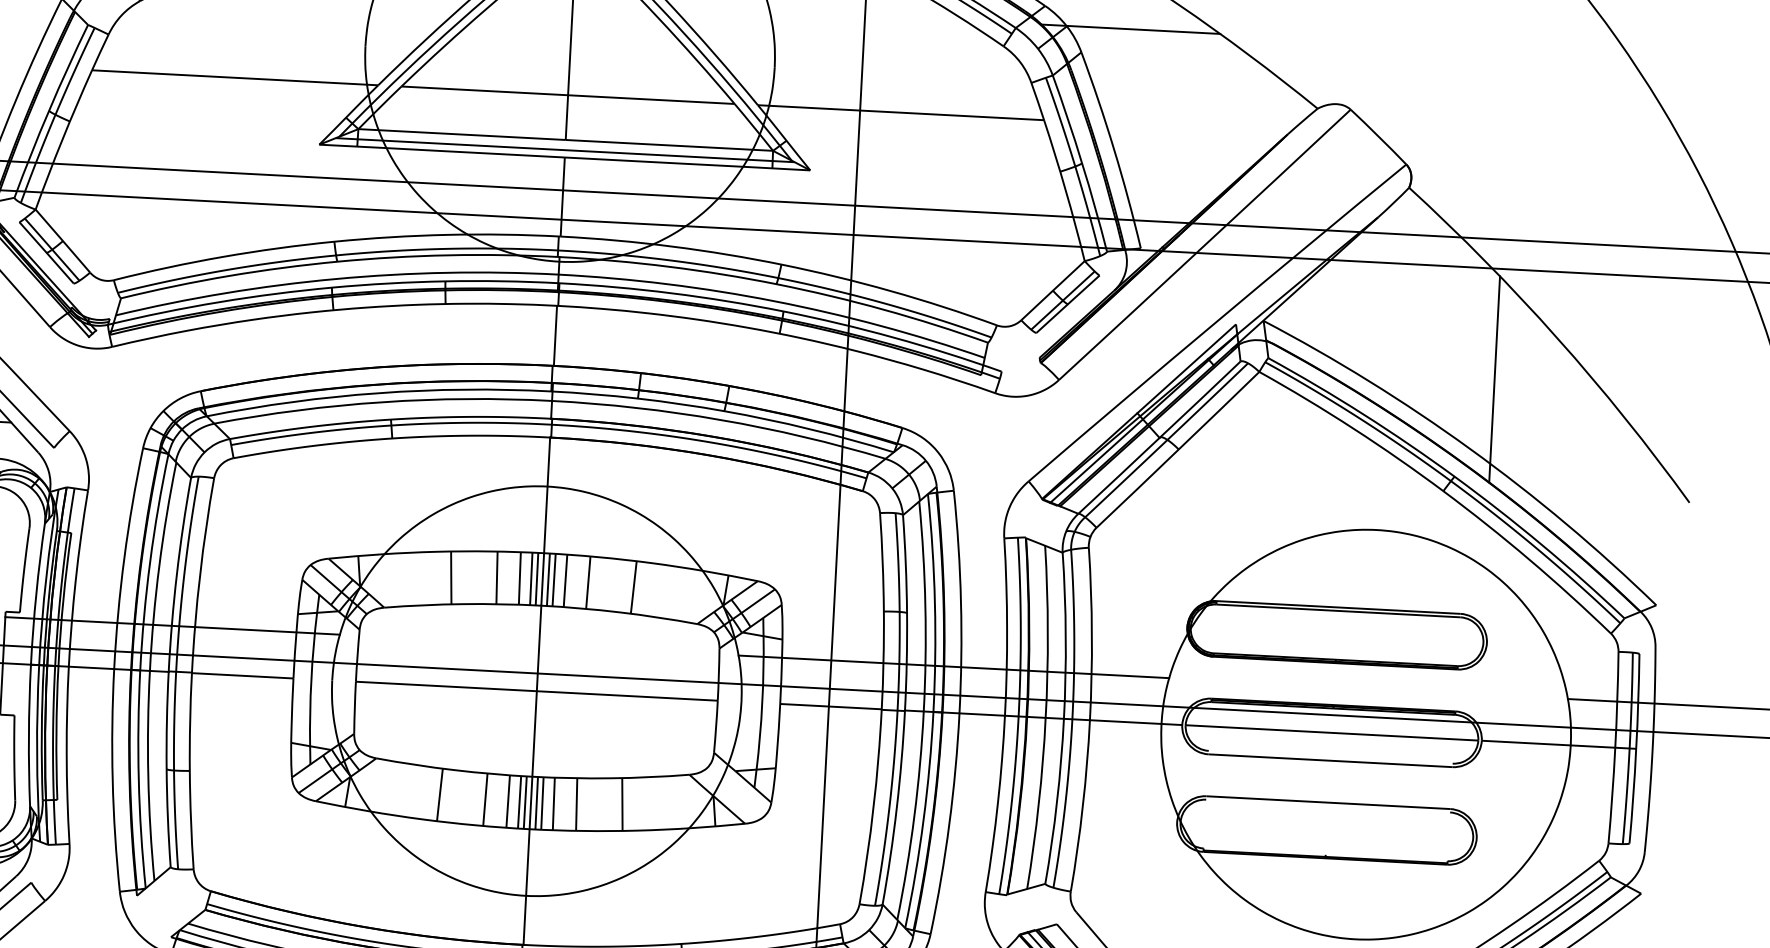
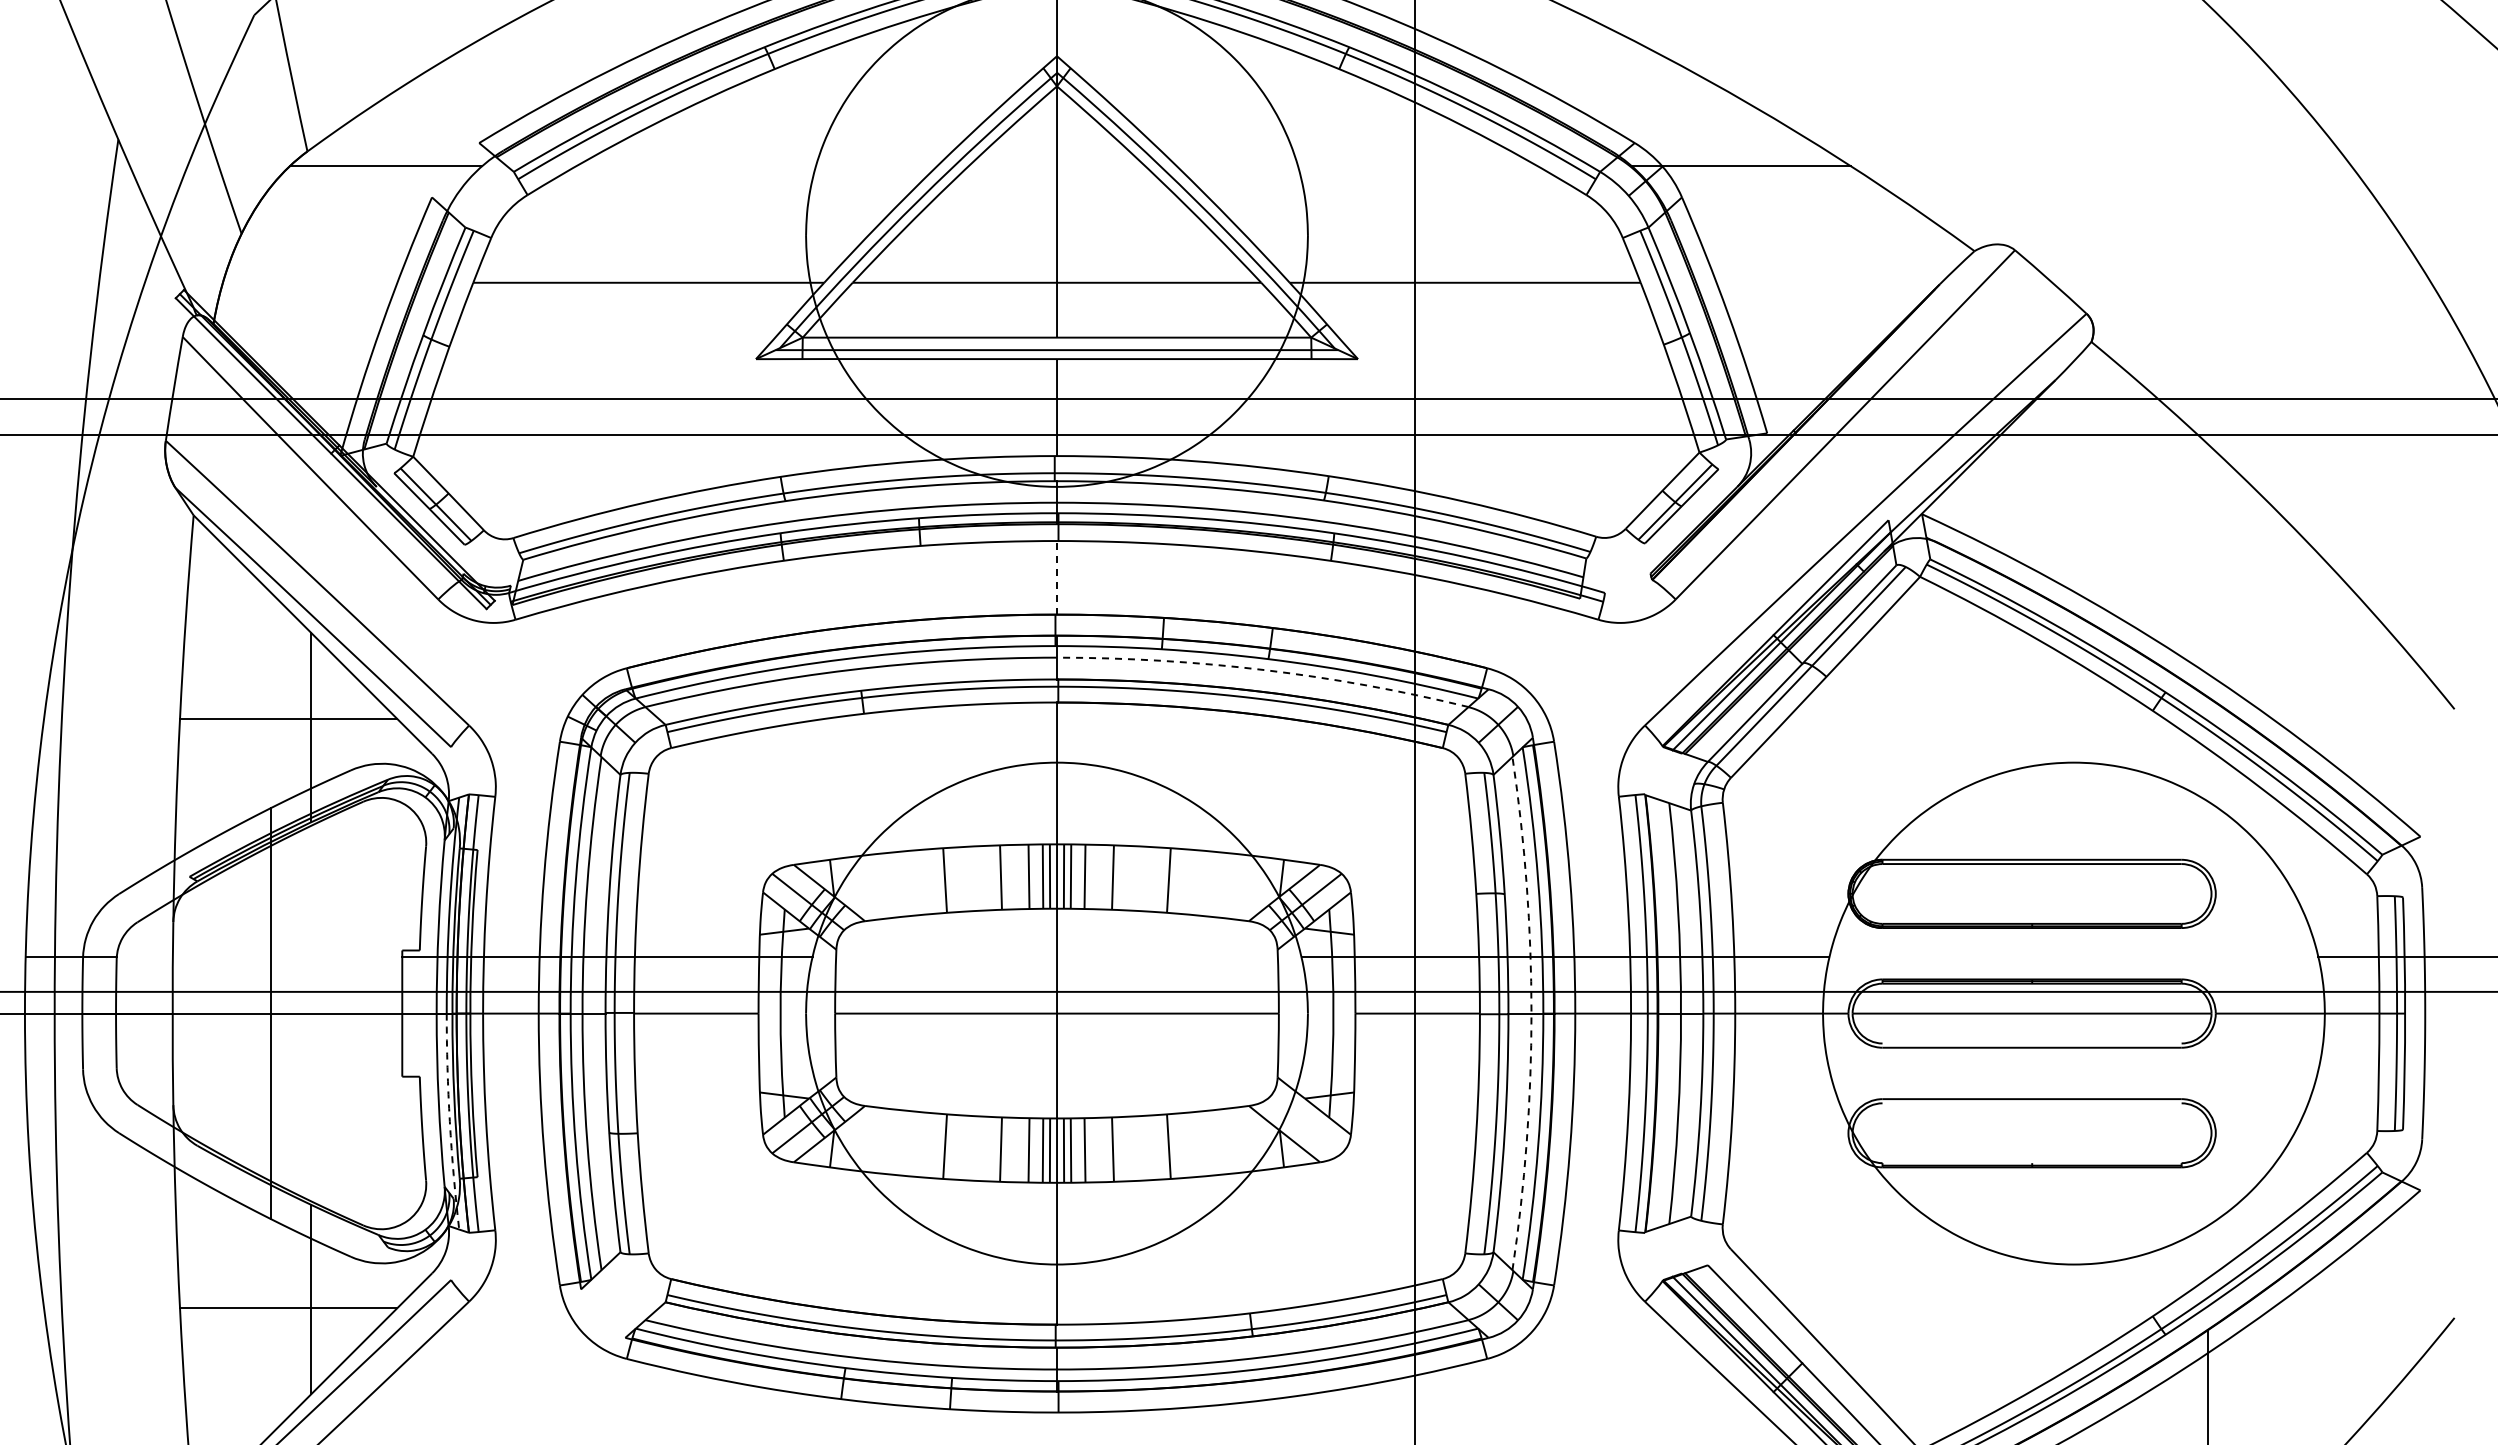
arc: (555, 335) -> (1057, 577), solid -> dashed
line: (1494, 379) -> (2208, 570), removed
arc: (720, 420) -> (1264, 670), solid -> dashed
arc: (923, 711) -> (1531, 1013), solid -> dashed
arc: (36, 753) -> (449, 1121), solid -> dashed

